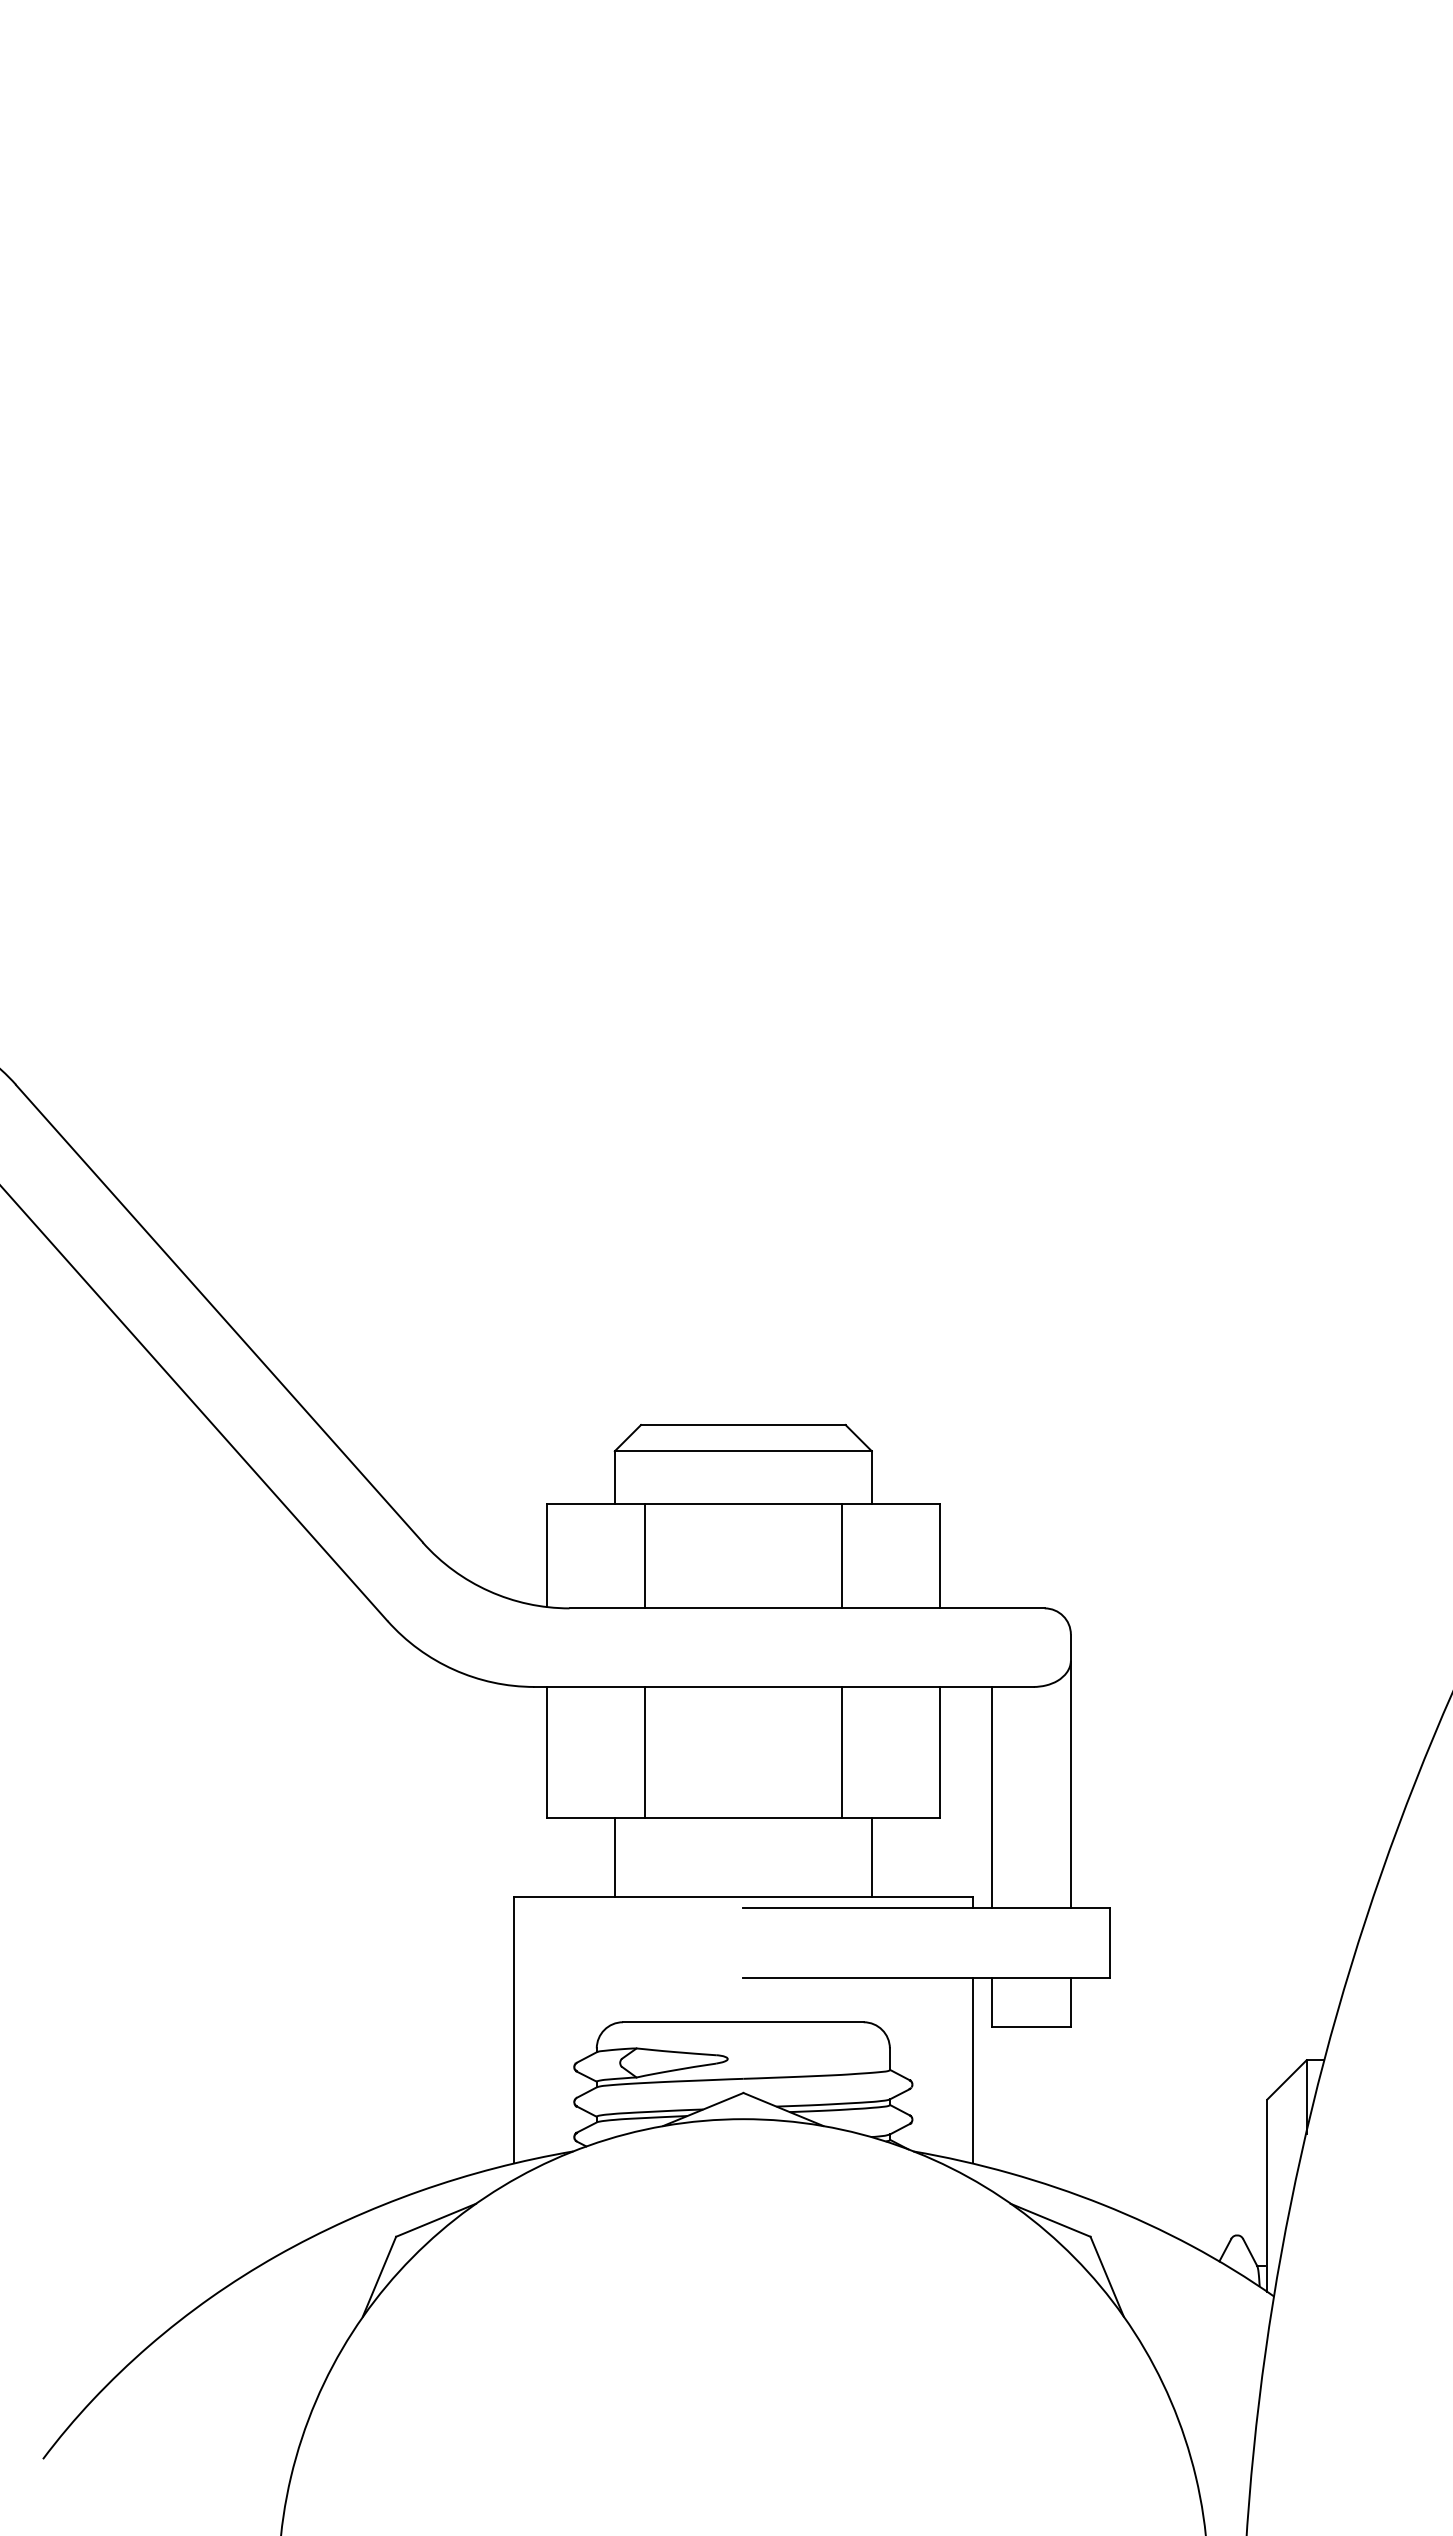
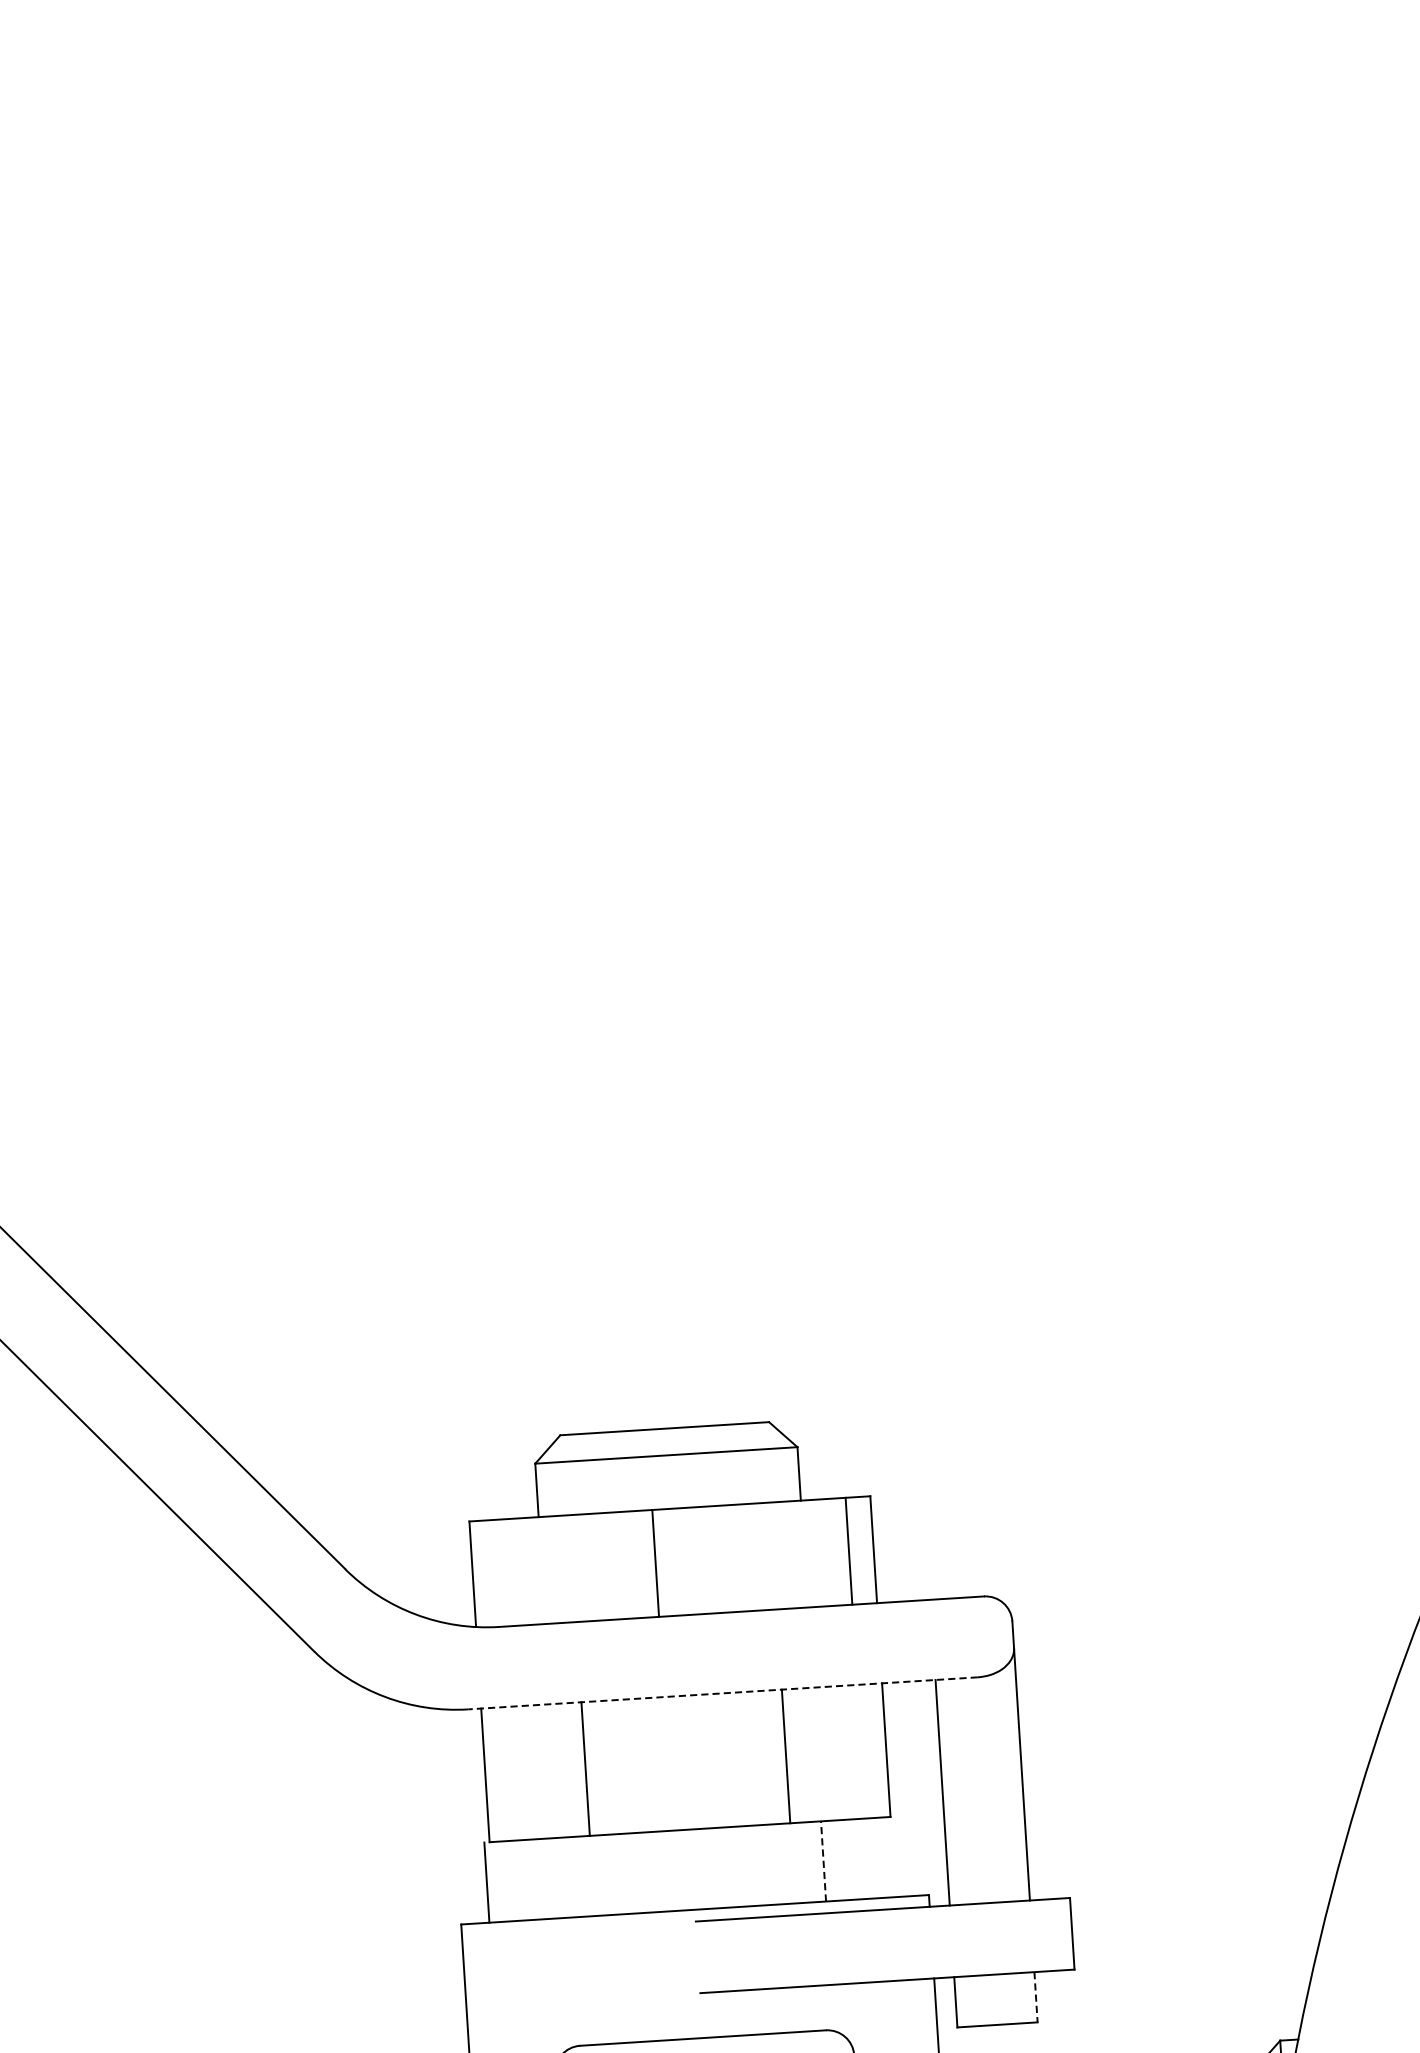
line: (645, 1555) -> (655, 1562), moved
line: (841, 1555) -> (848, 1550), moved
line: (784, 1686) -> (723, 1692), solid -> dashed
line: (614, 1856) -> (486, 1881), moved
line: (871, 1856) -> (823, 1860), solid -> dashed
line: (1070, 2002) -> (1035, 1996), solid -> dashed

